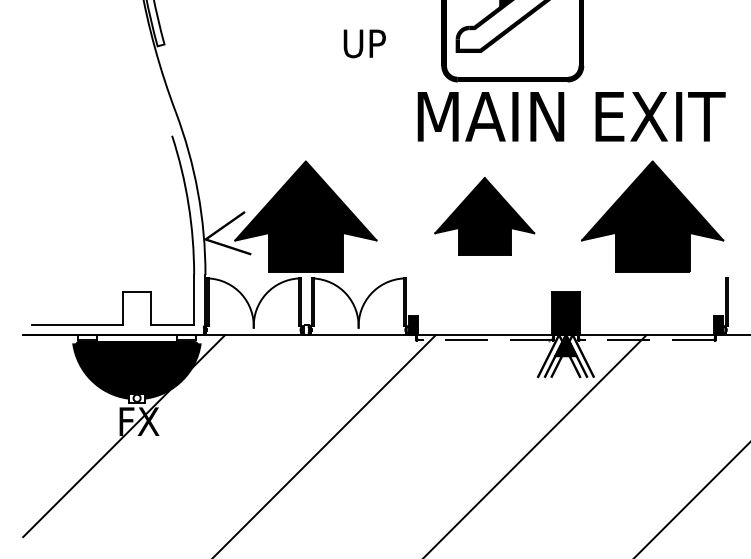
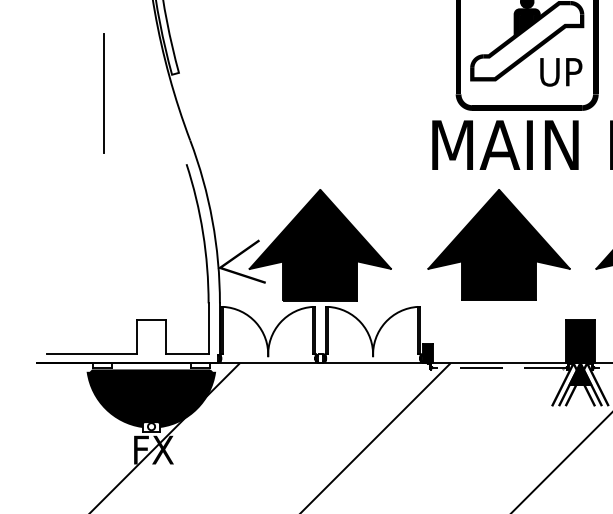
text: (364, 43) -> (560, 71), moved
line: (89, 65) -> (103, 93), added
part: (484, 216) -> (498, 244), size x1.43

